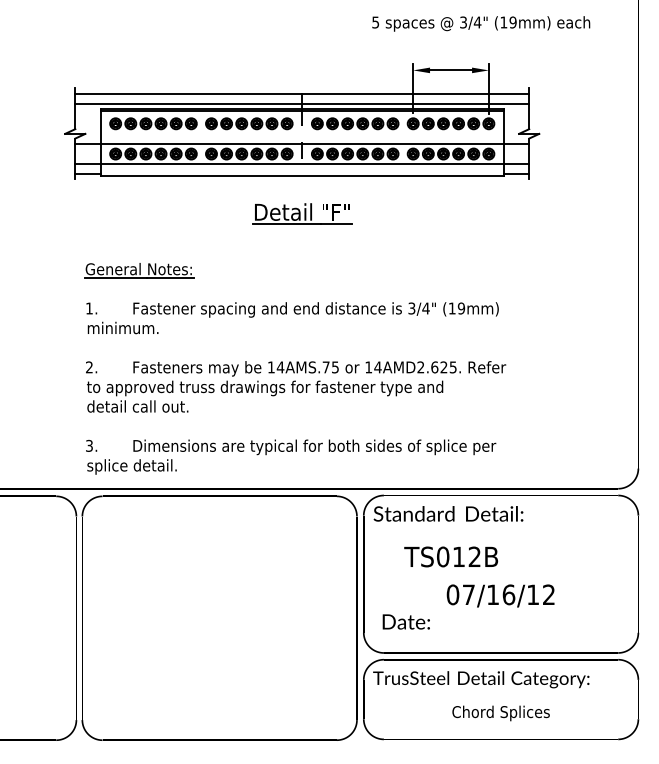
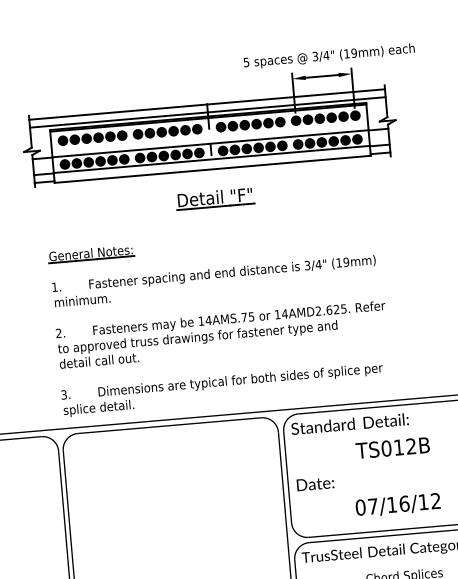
text: (481, 23) -> (329, 56), moved
text: (451, 556) -> (393, 447), moved
text: (500, 595) -> (397, 504), moved
text: (405, 621) -> (314, 483), moved

